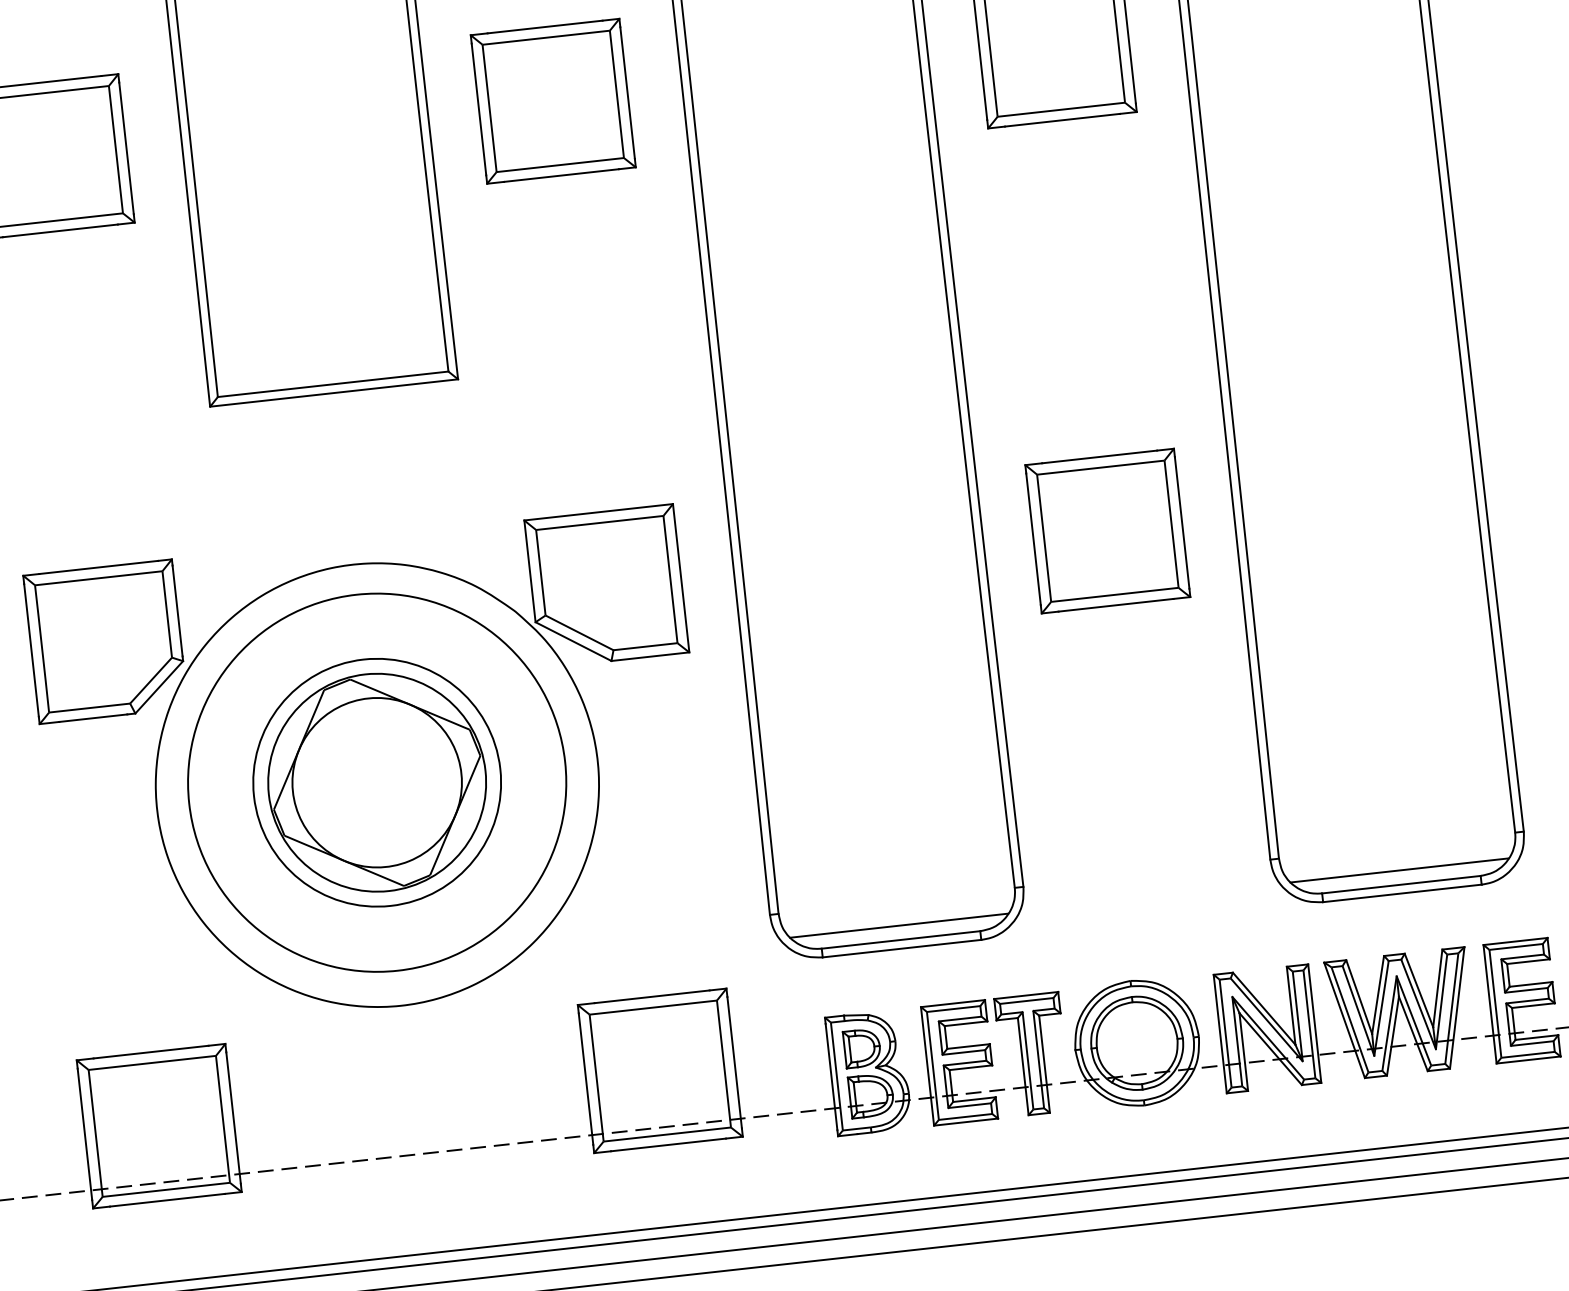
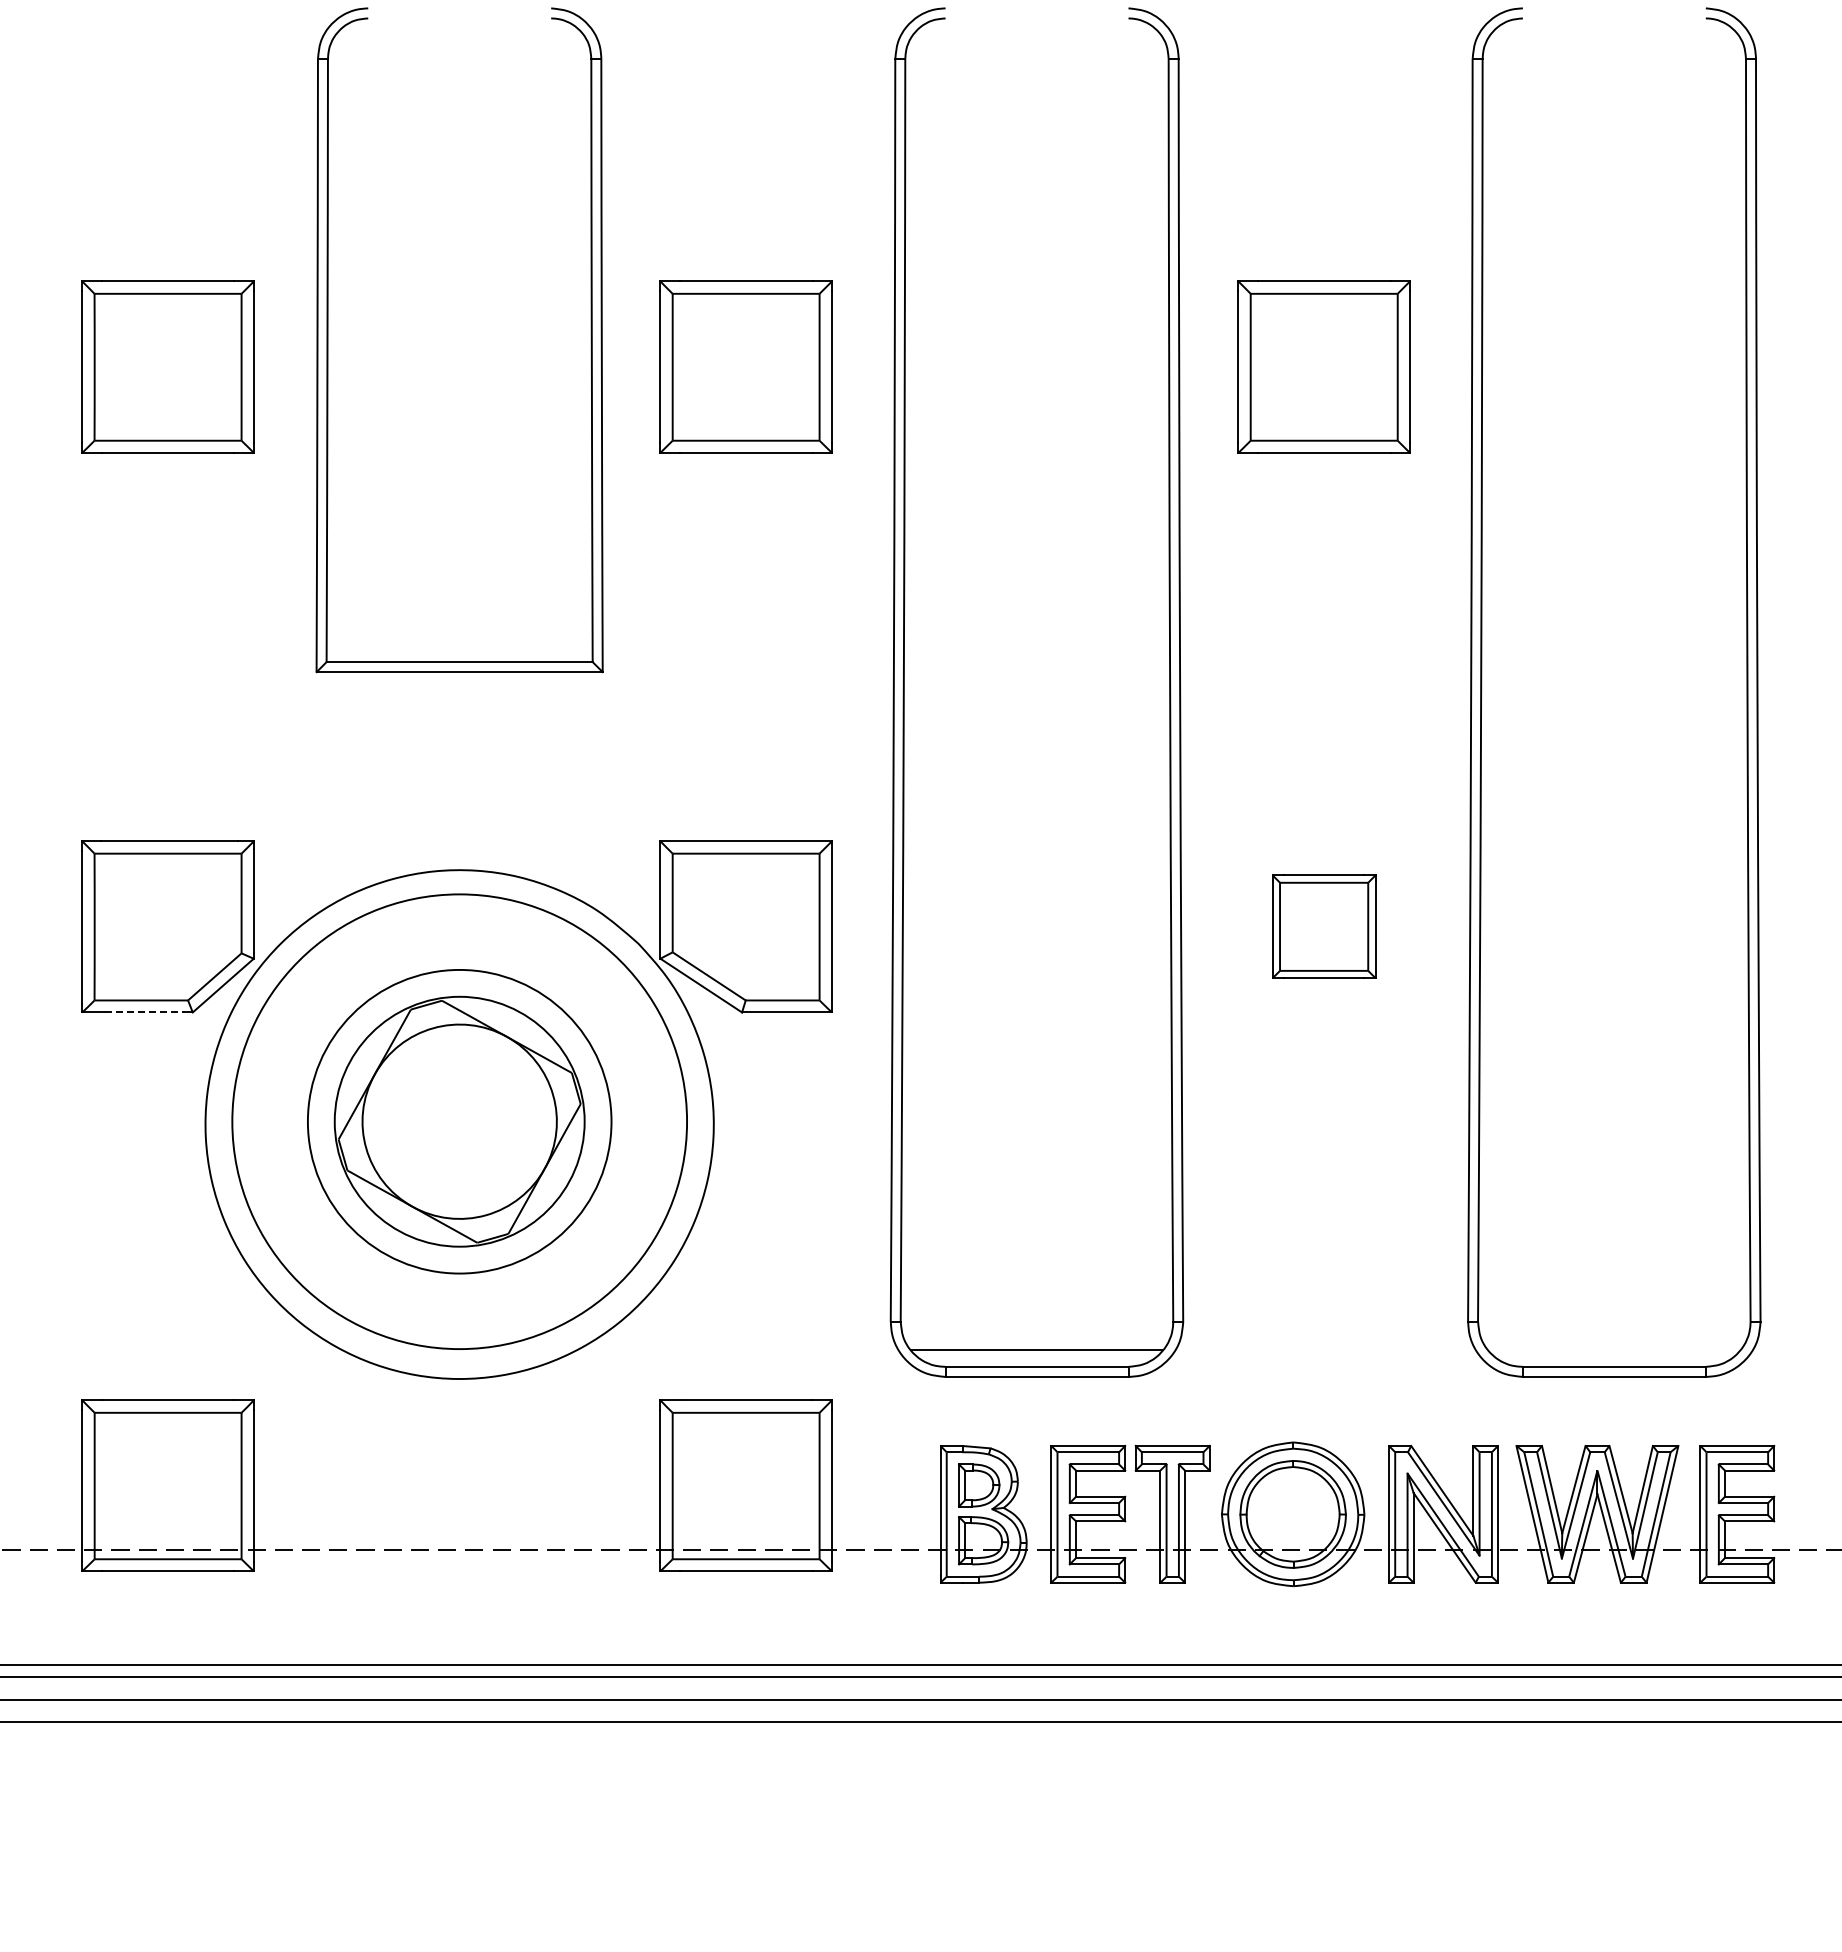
part: (1107, 530) -> (1323, 926), size x0.6
line: (93, 718) -> (144, 1012), solid -> dashed
circle: (376, 782) -> (459, 1121), size x0.7
circle: (376, 782) -> (459, 1121), size x1.6
line: (1399, 870) -> (1613, 1350), removed

